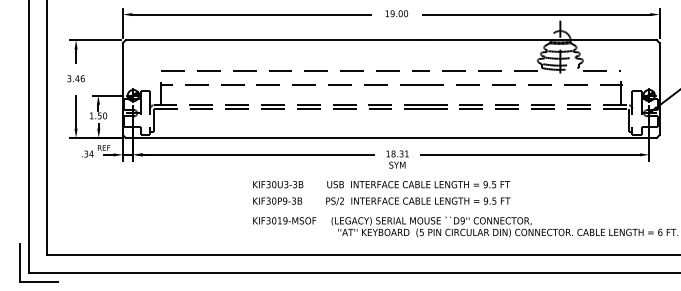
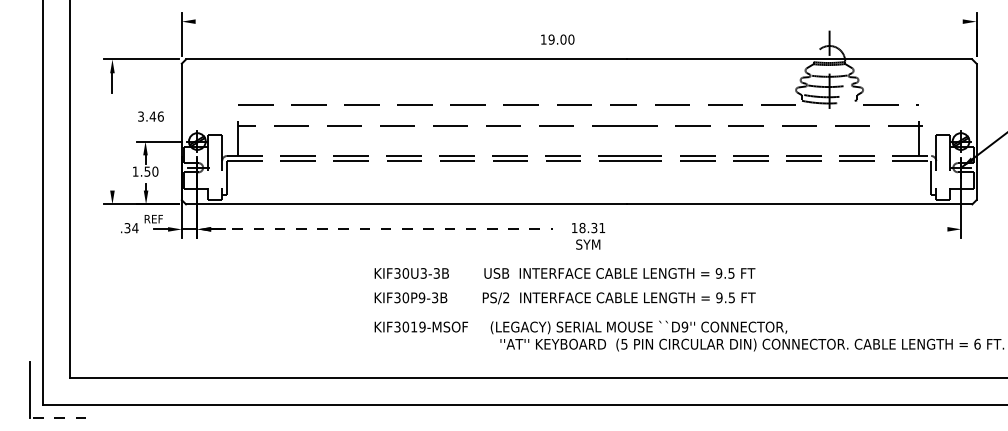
text: (396, 13) -> (557, 39), moved
line: (251, 14) -> (372, 21), removed
line: (536, 14) -> (794, 21), removed
text: (75, 78) -> (150, 116), moved
line: (76, 112) -> (113, 166), removed
line: (258, 154) -> (382, 228), solid -> dashed
line: (530, 154) -> (785, 228), removed
line: (39, 282) -> (58, 418), solid -> dashed

